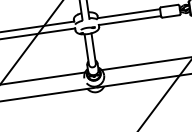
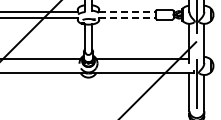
line: (129, 13) -> (128, 11), solid -> dashed
line: (130, 19) -> (128, 17), solid -> dashed

